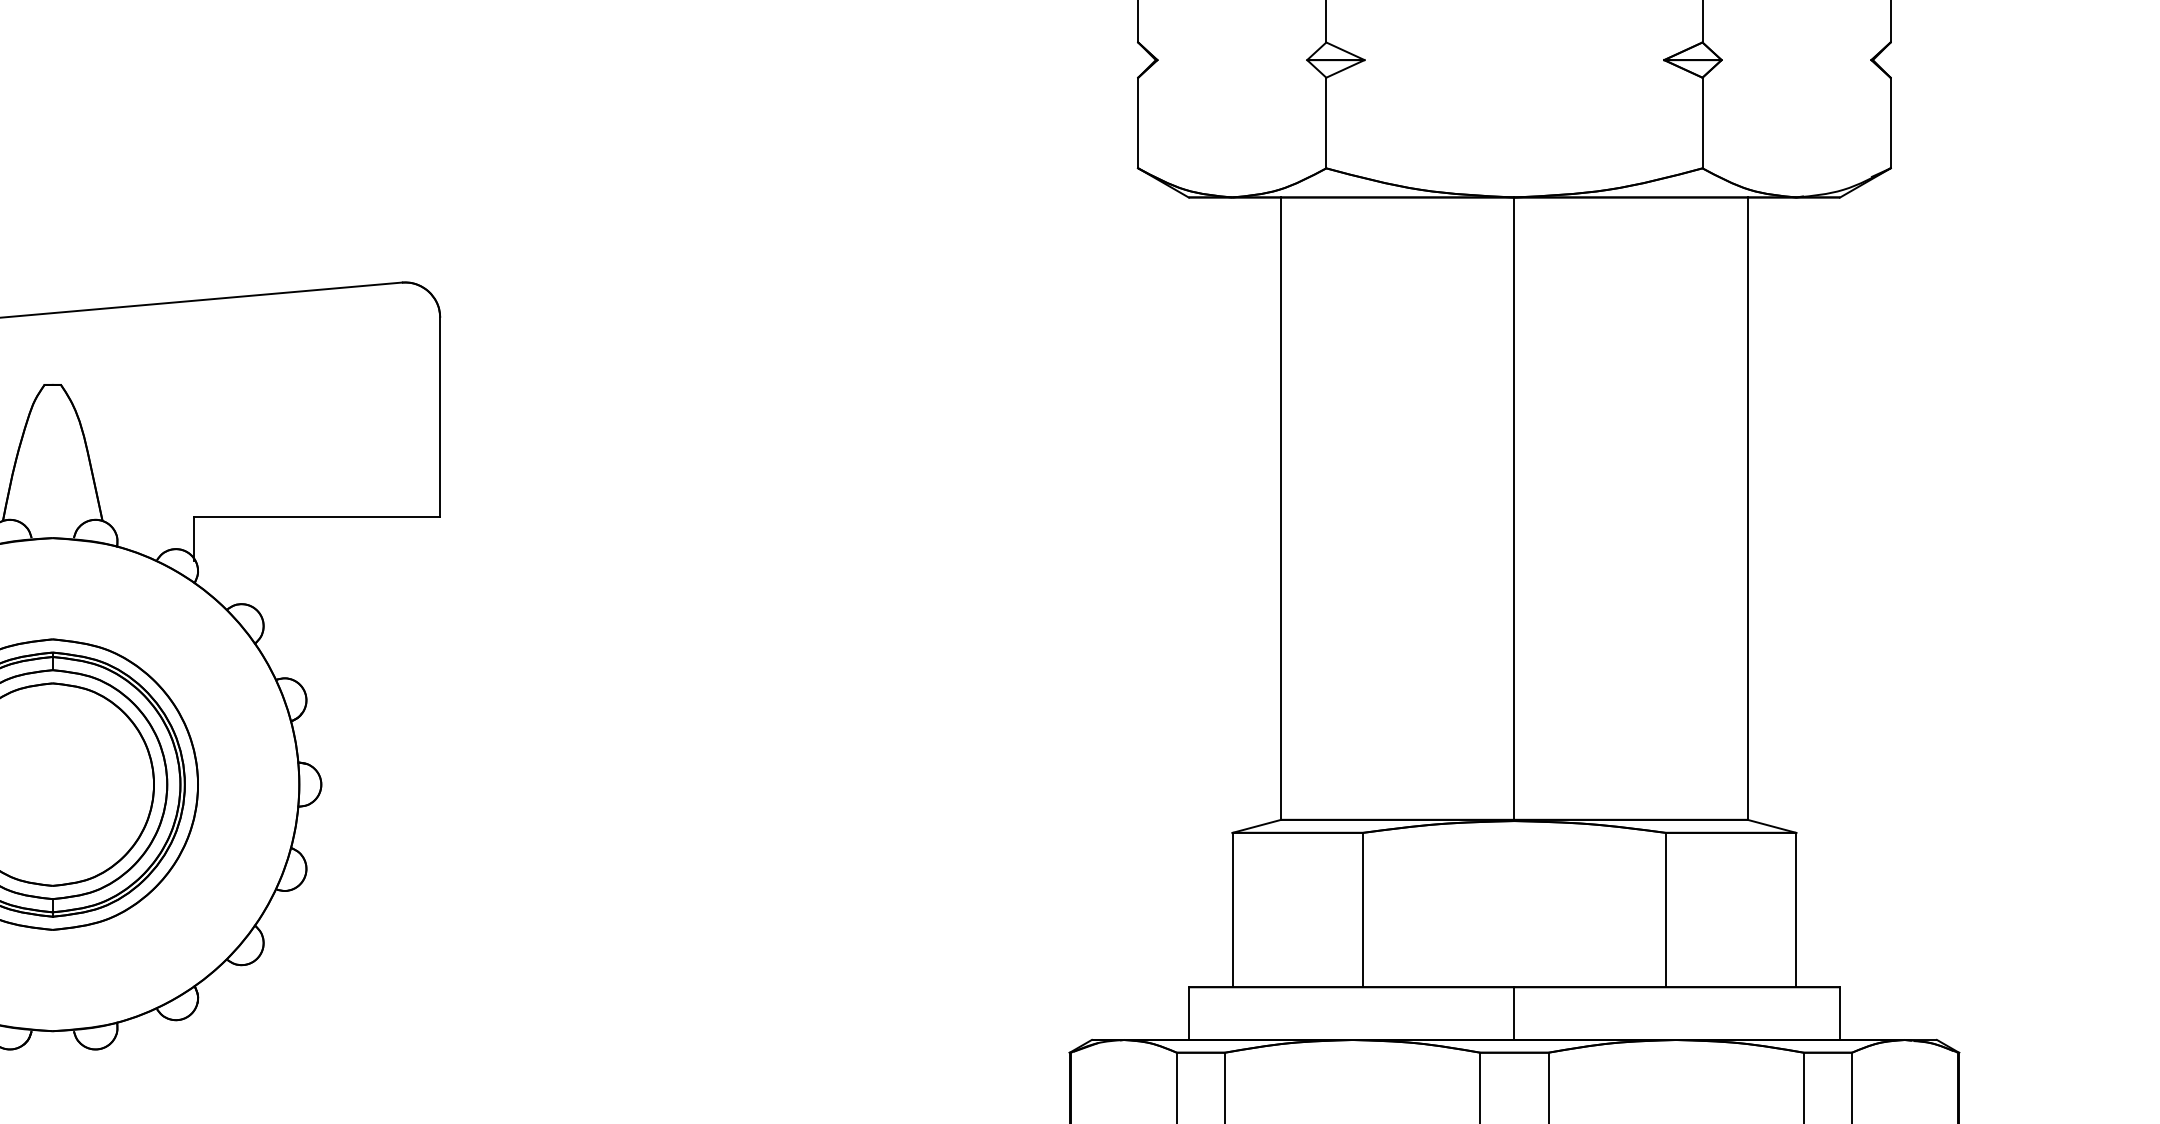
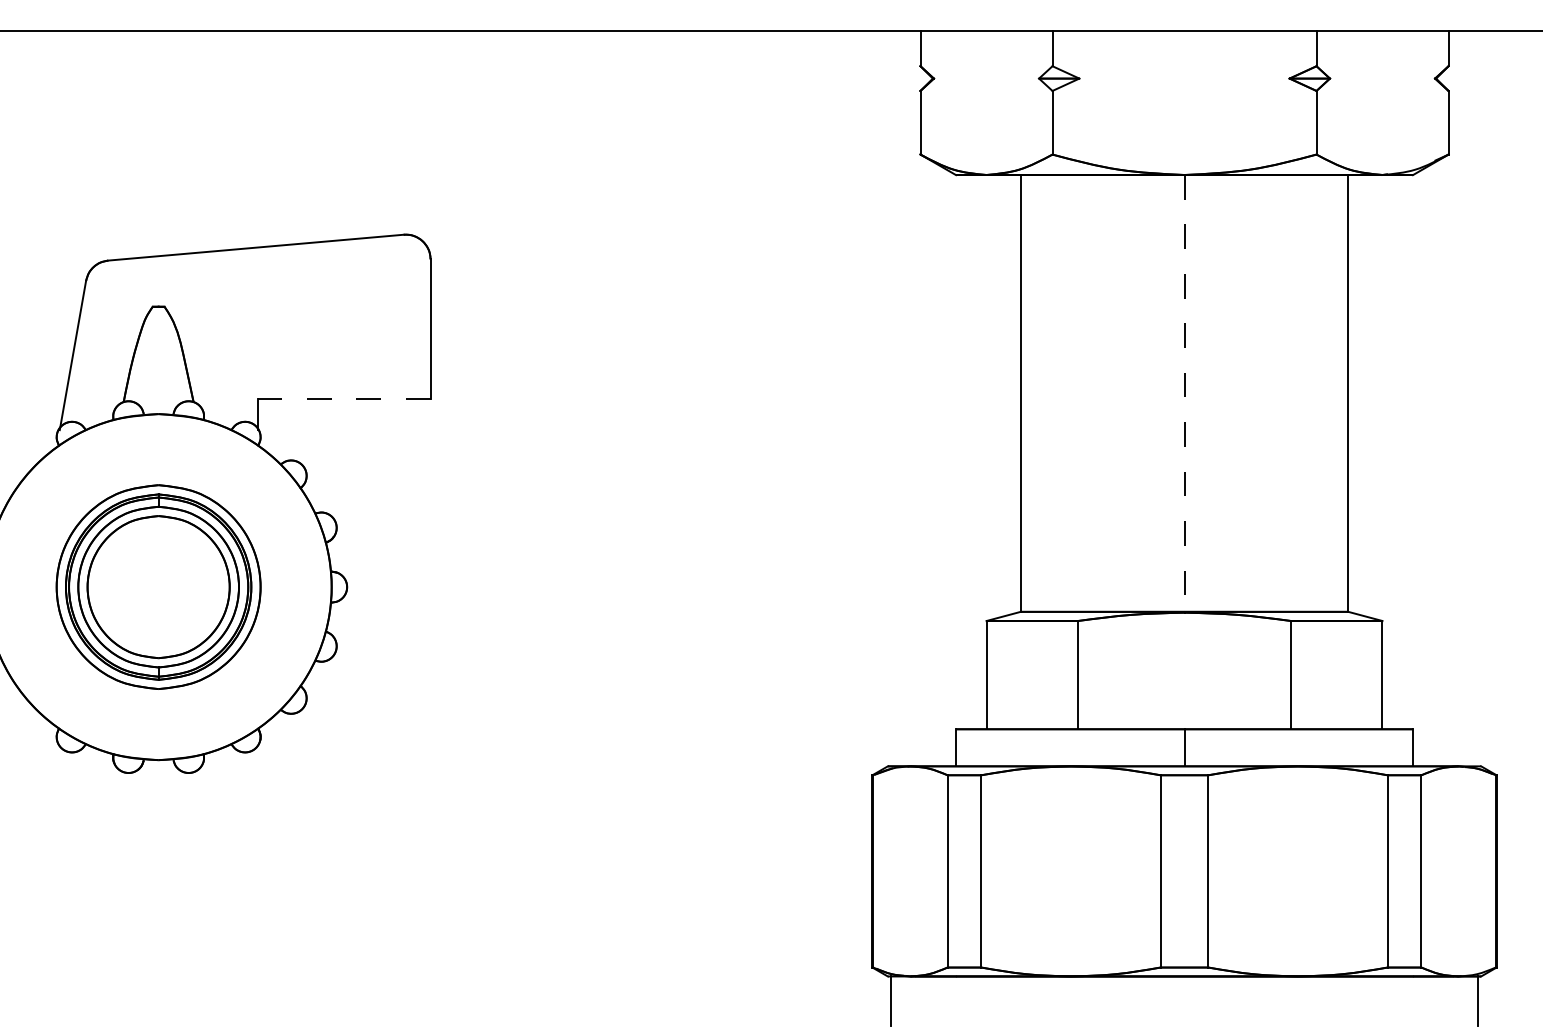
line: (1514, 508) -> (1184, 393), solid -> dashed
line: (317, 517) -> (344, 399), solid -> dashed

